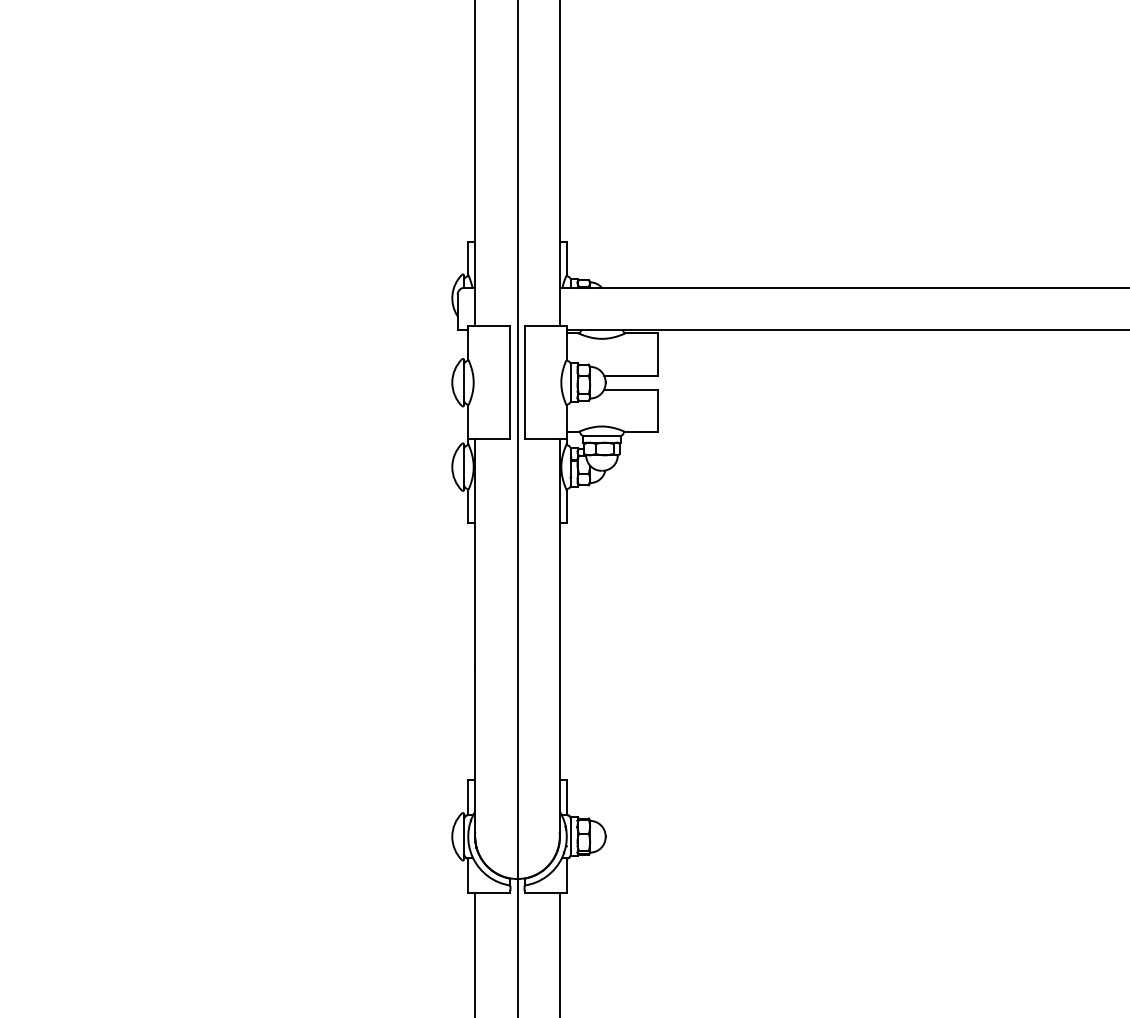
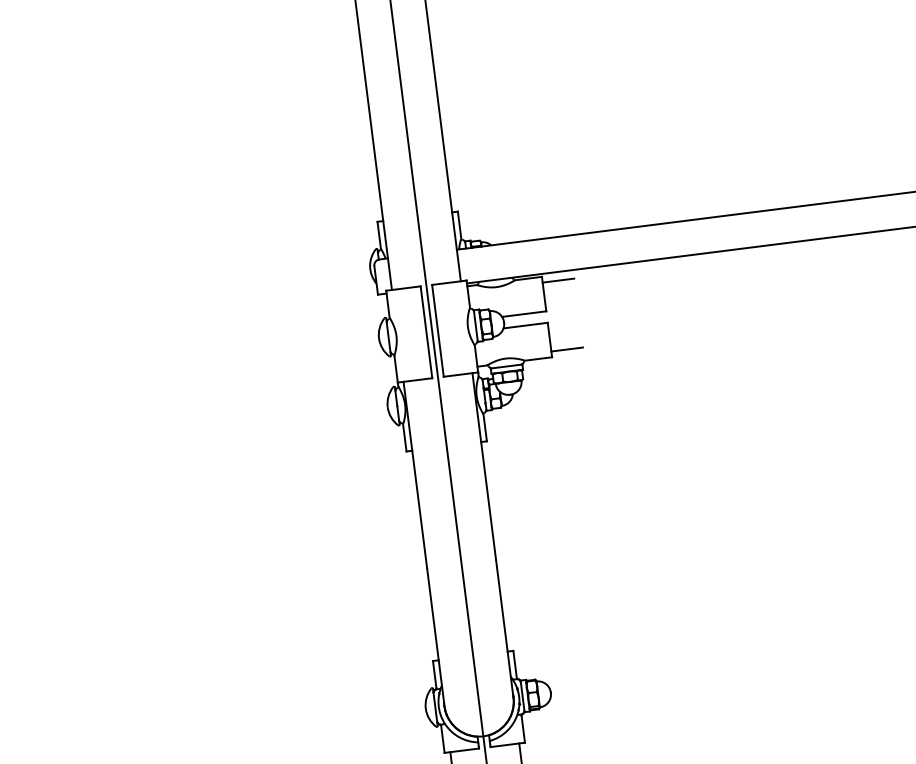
line: (677, 340) -> (558, 280), added
line: (677, 424) -> (566, 349), added

